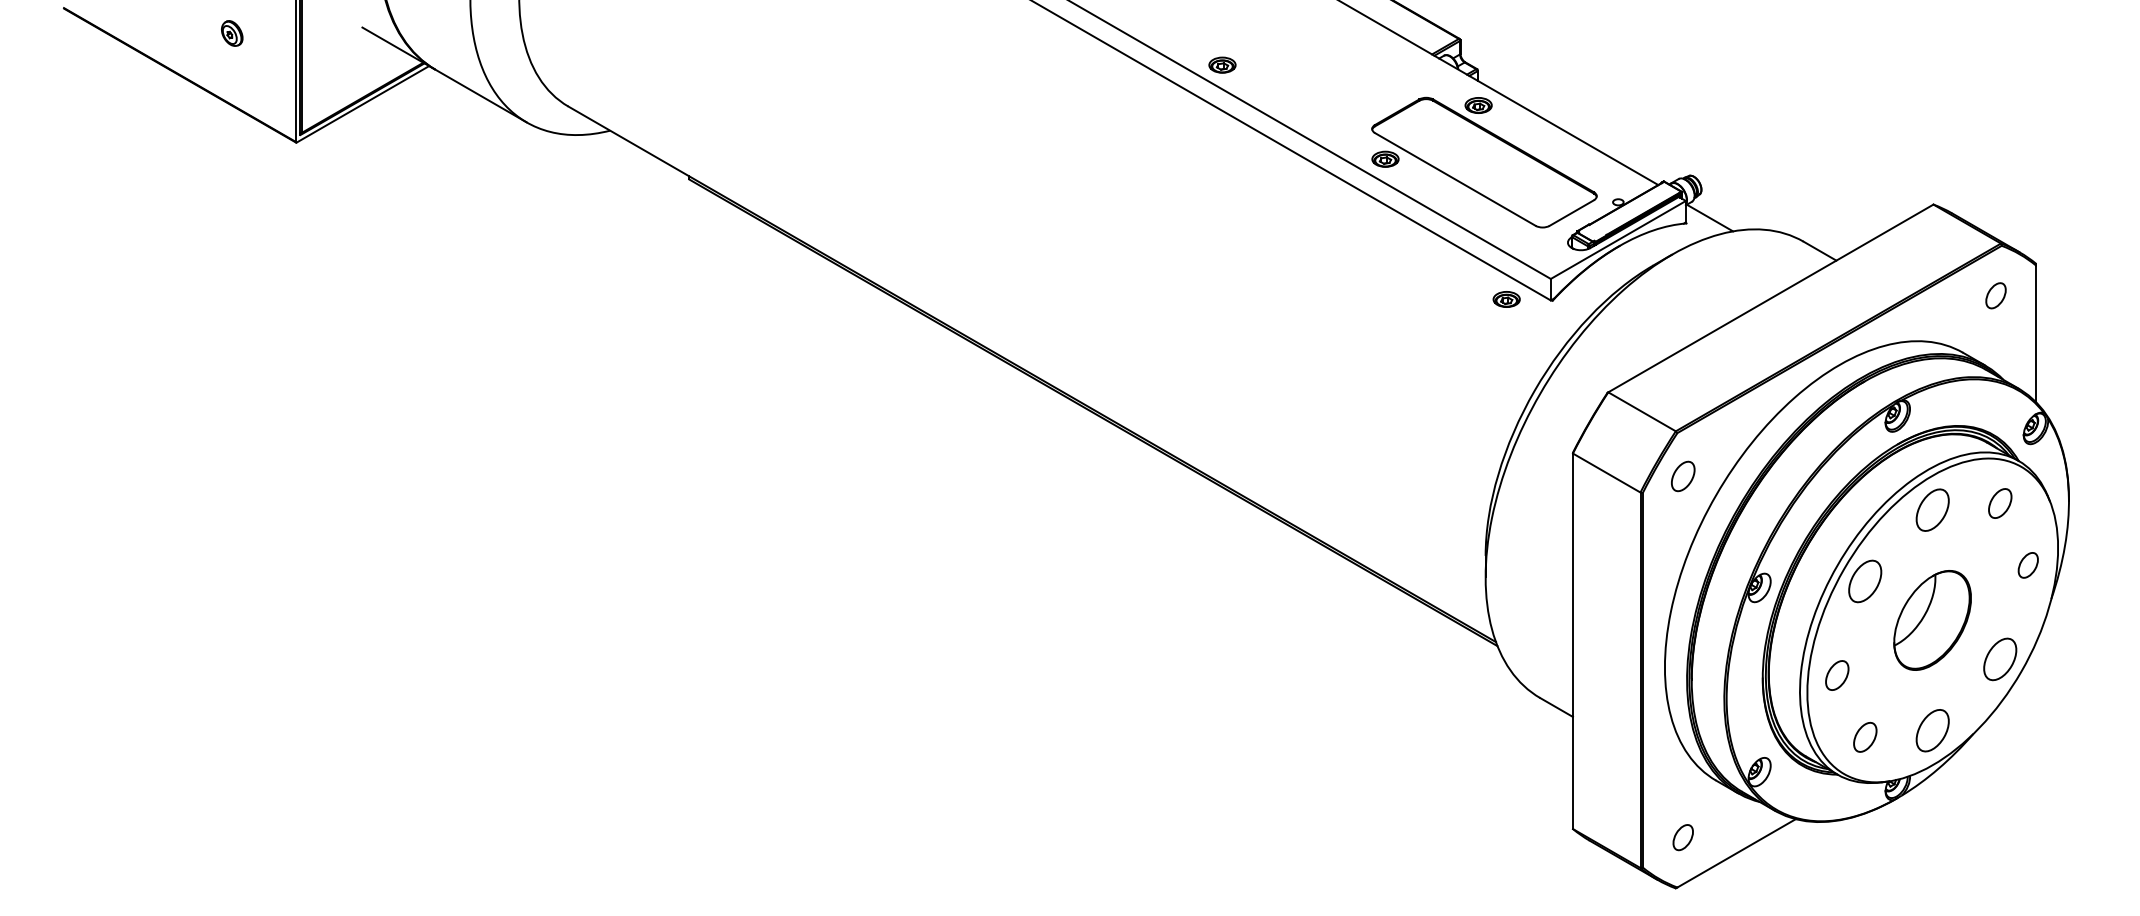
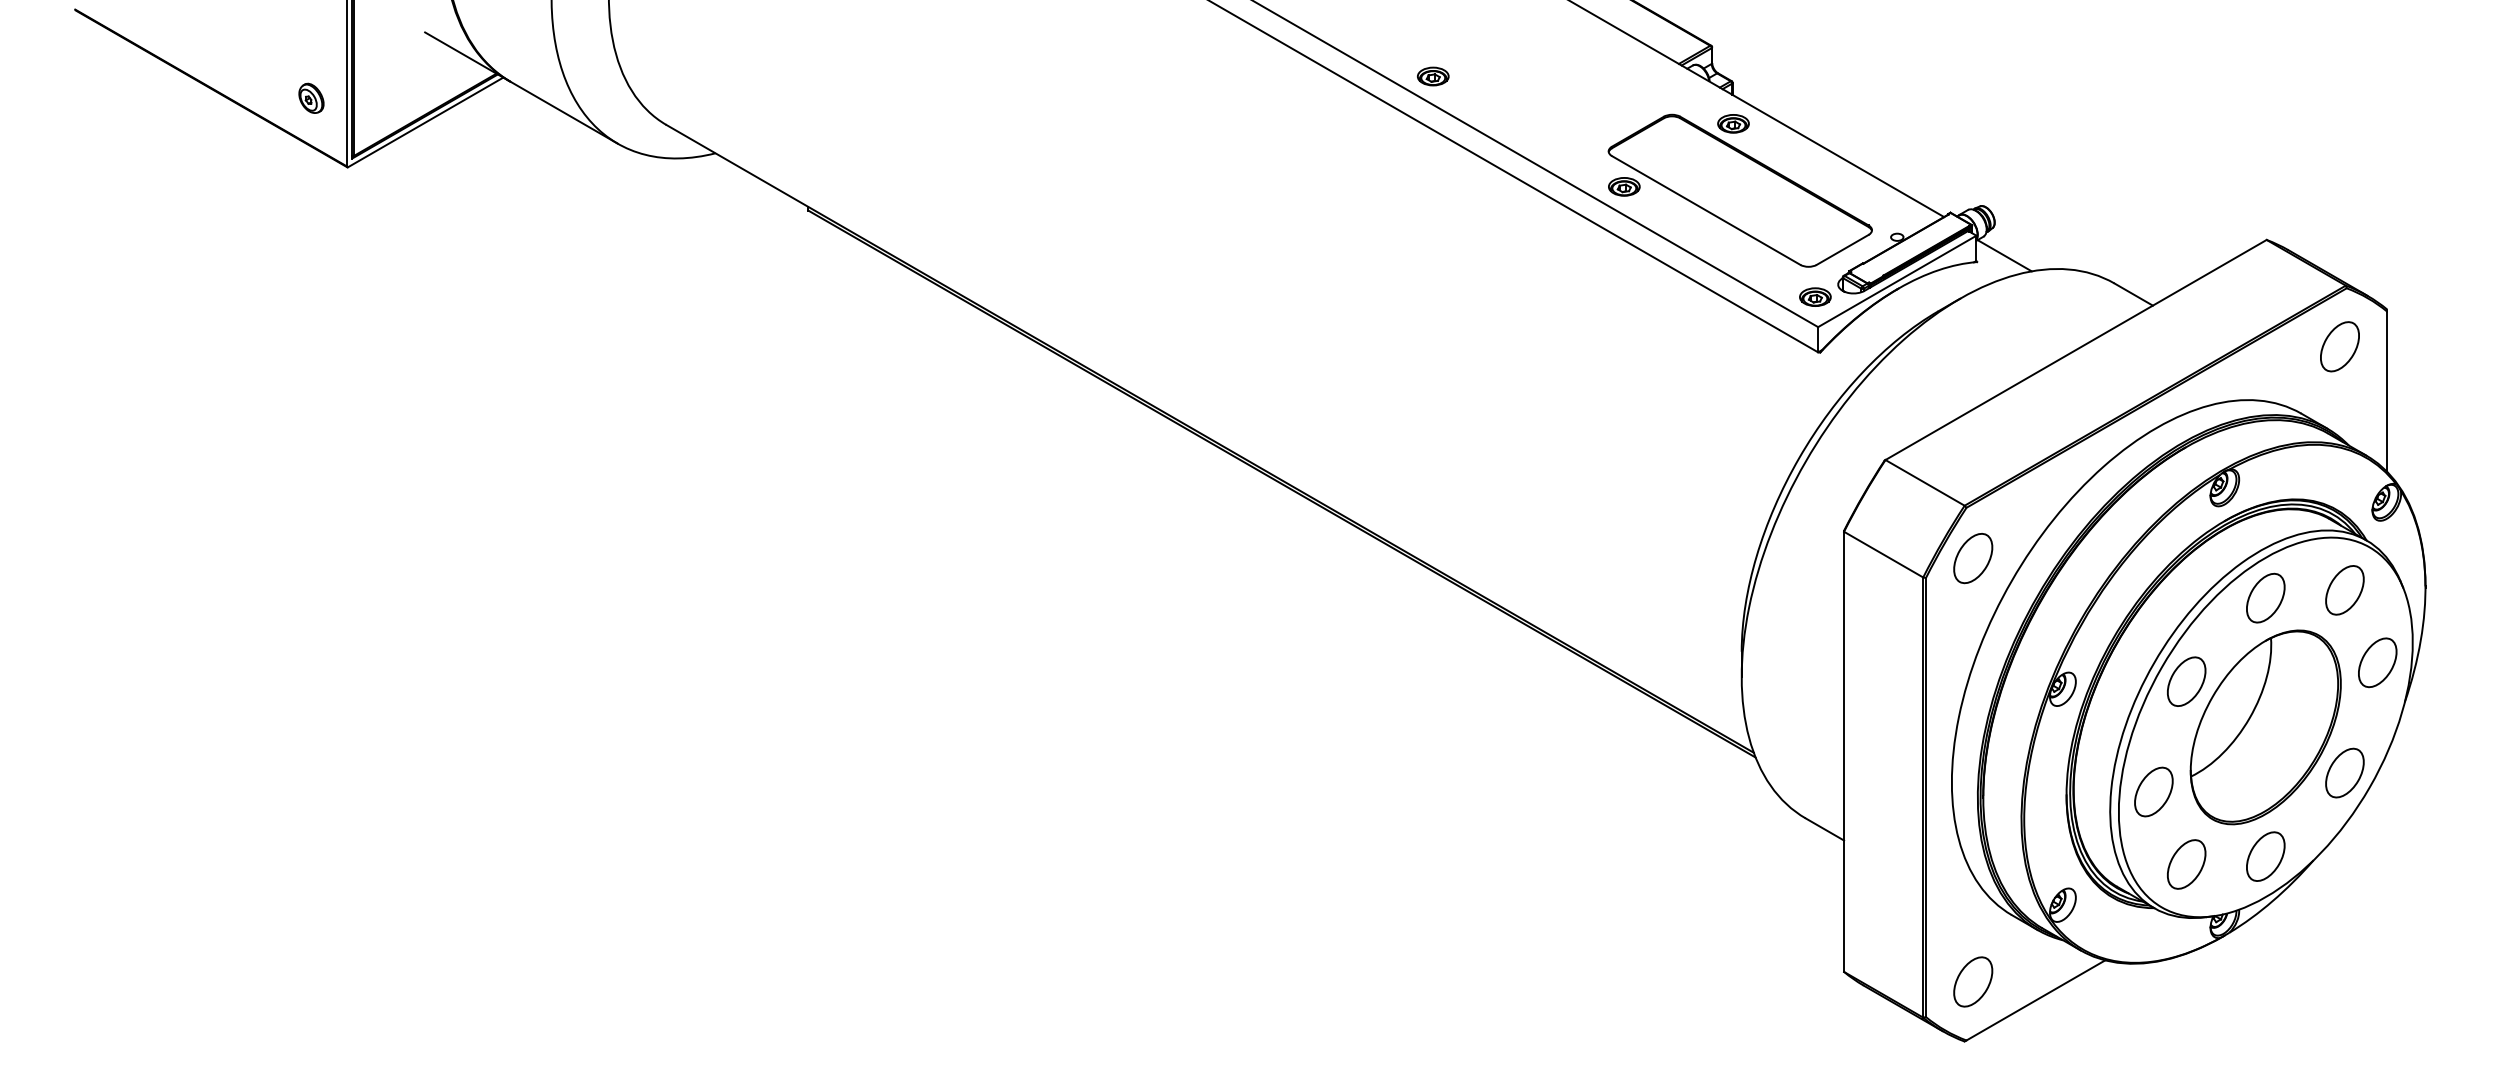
part: (232, 32) -> (311, 97), moved
part: (1995, 295) -> (2339, 346), size x1.67
part: (1506, 298) -> (1815, 296), moved
part: (1683, 476) -> (1973, 558), size x1.43
part: (1999, 503) -> (2344, 590), size x1.43
part: (2028, 565) -> (2377, 662), size x1.67
part: (1932, 620) -> (2265, 727), size x1.67
part: (1836, 675) -> (2153, 791), size x1.43
part: (1865, 737) -> (2186, 864), size x1.43
part: (1683, 837) -> (1973, 981), size x1.67

